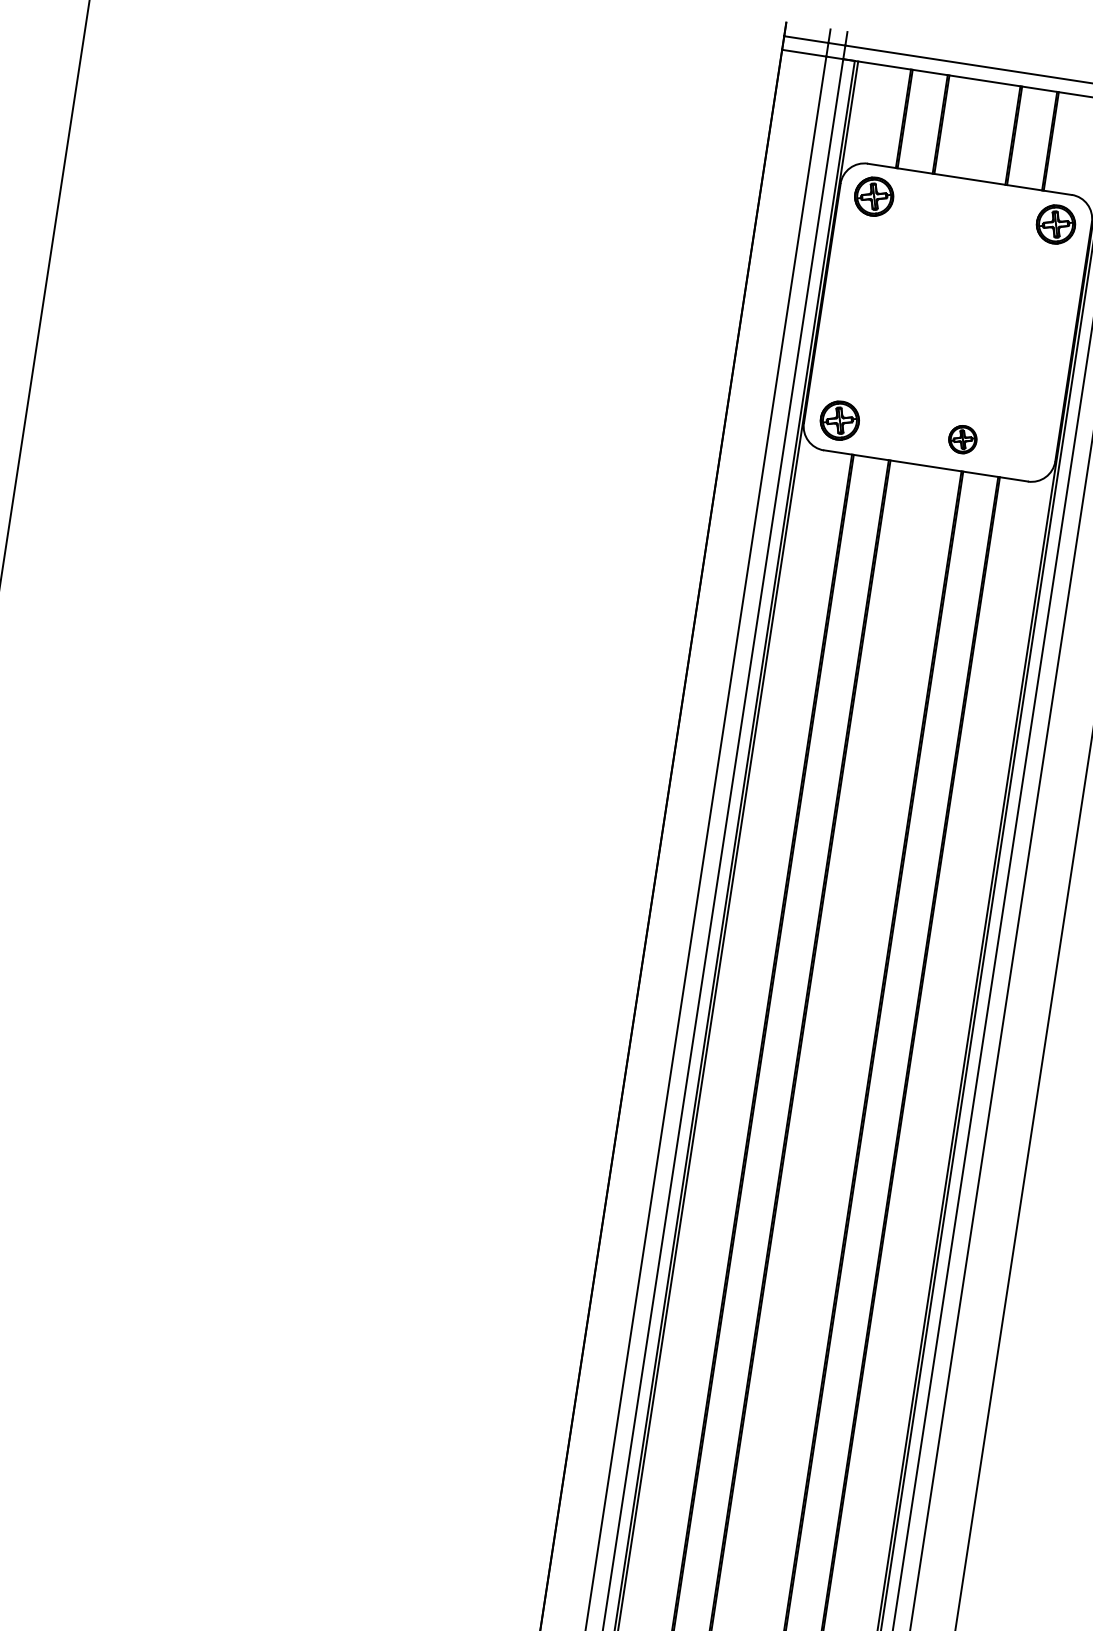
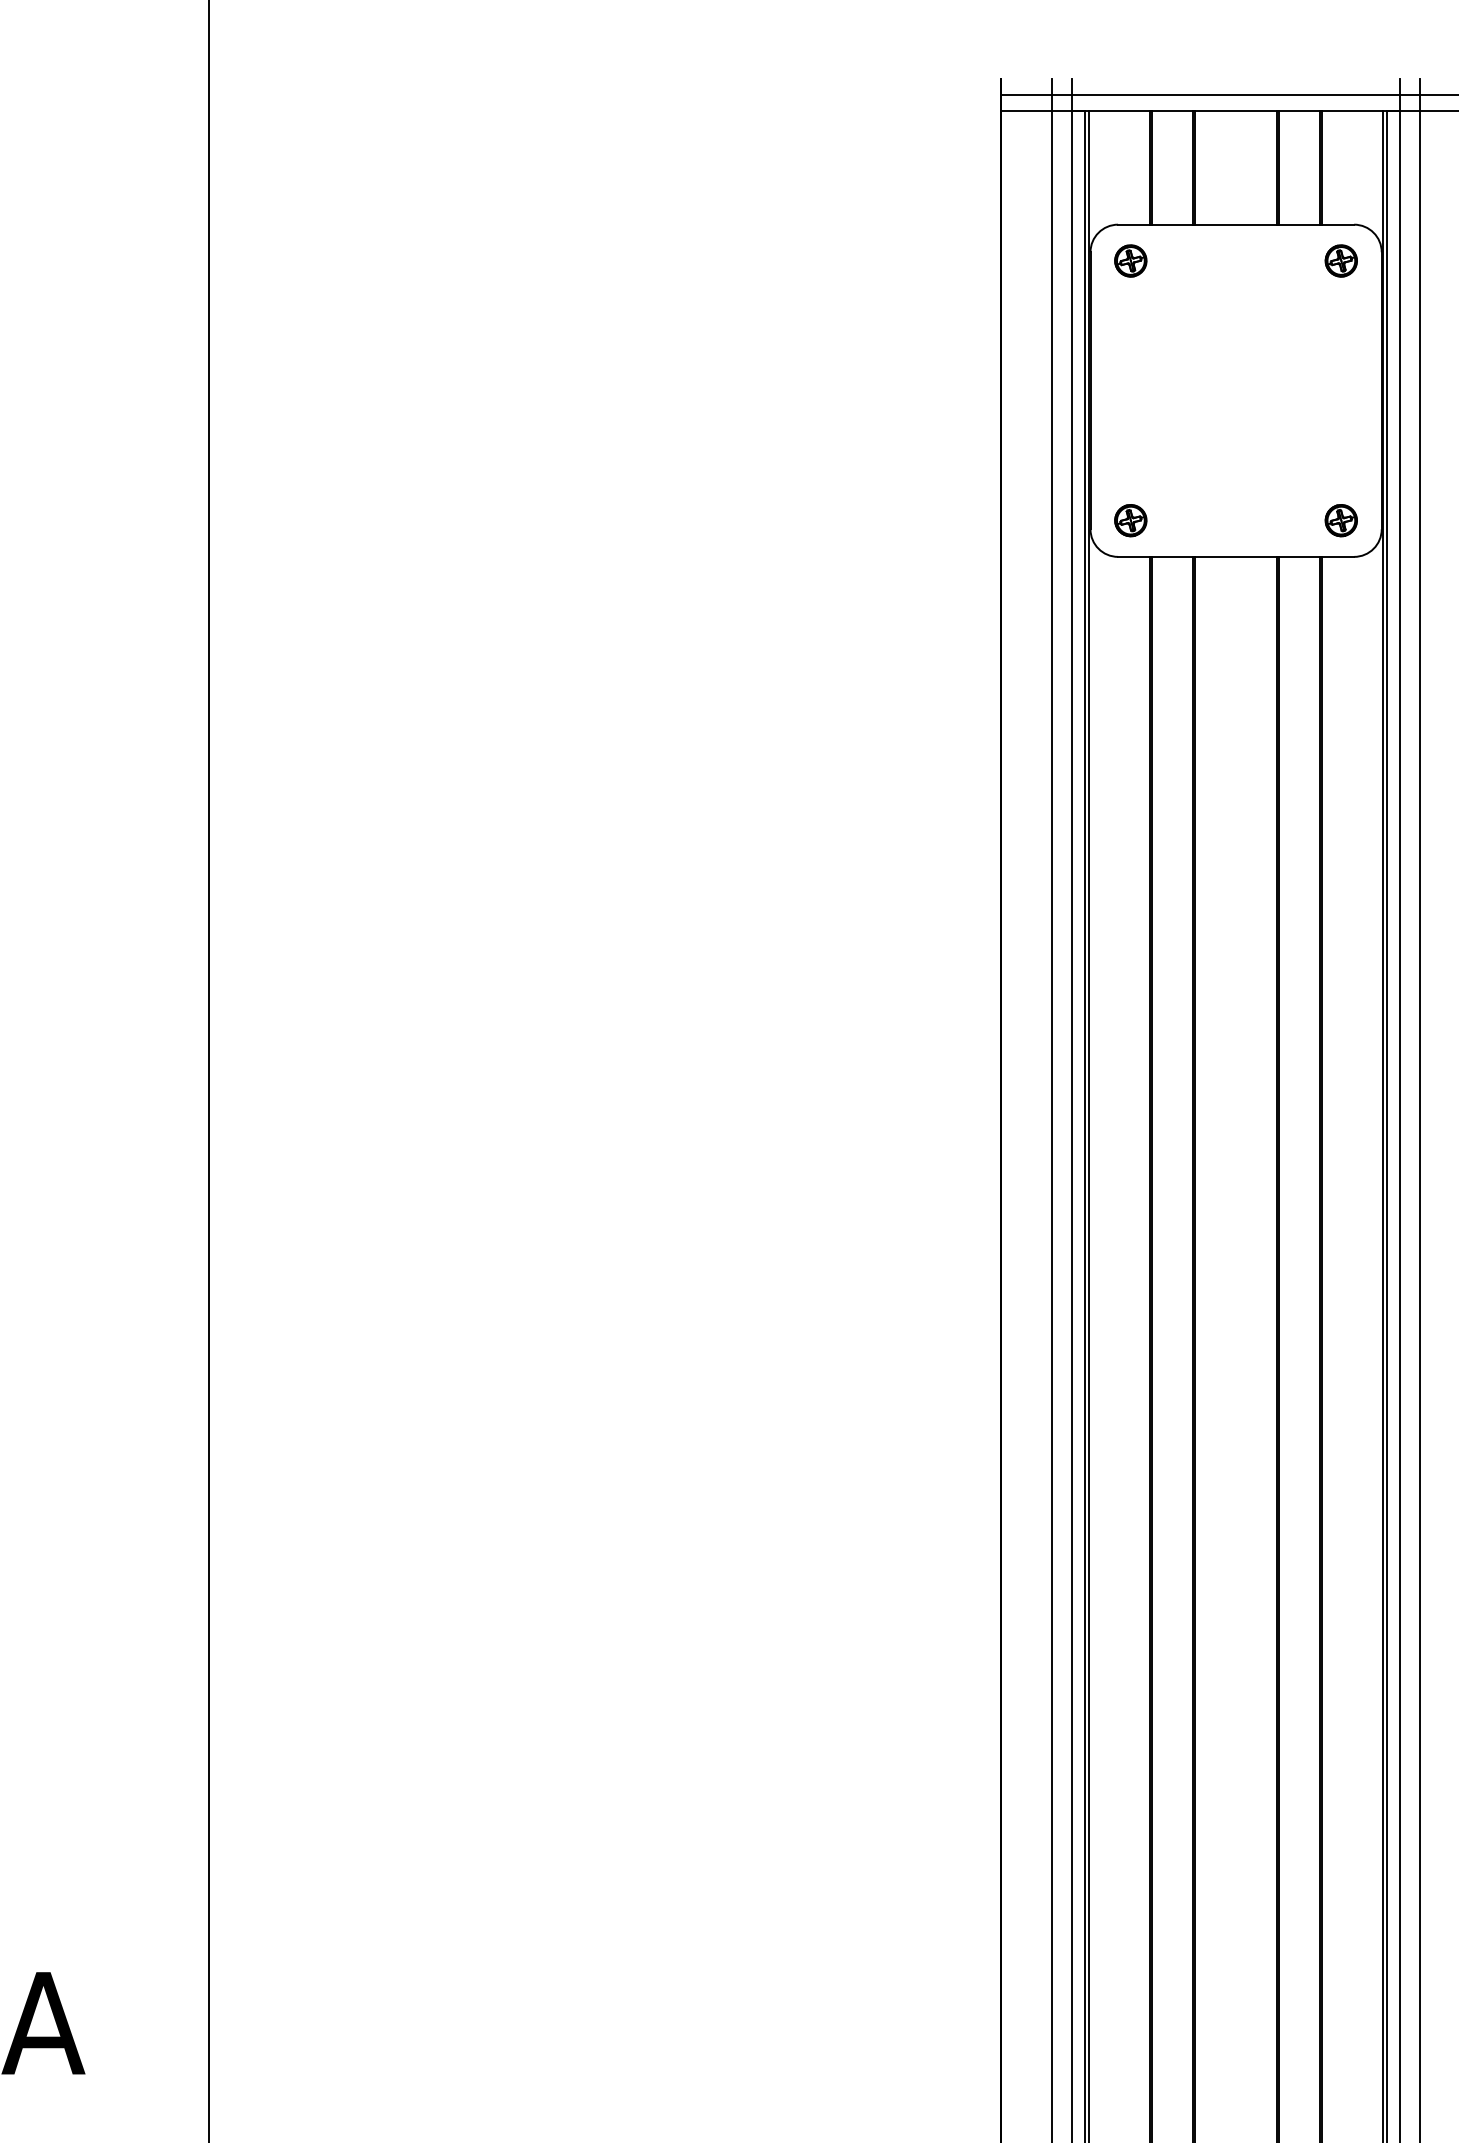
part: (873, 196) -> (1130, 260), size x0.71
part: (1055, 223) -> (1340, 260), size x0.71
part: (839, 420) -> (1130, 520), size x0.71
part: (962, 439) -> (1340, 520), moved

